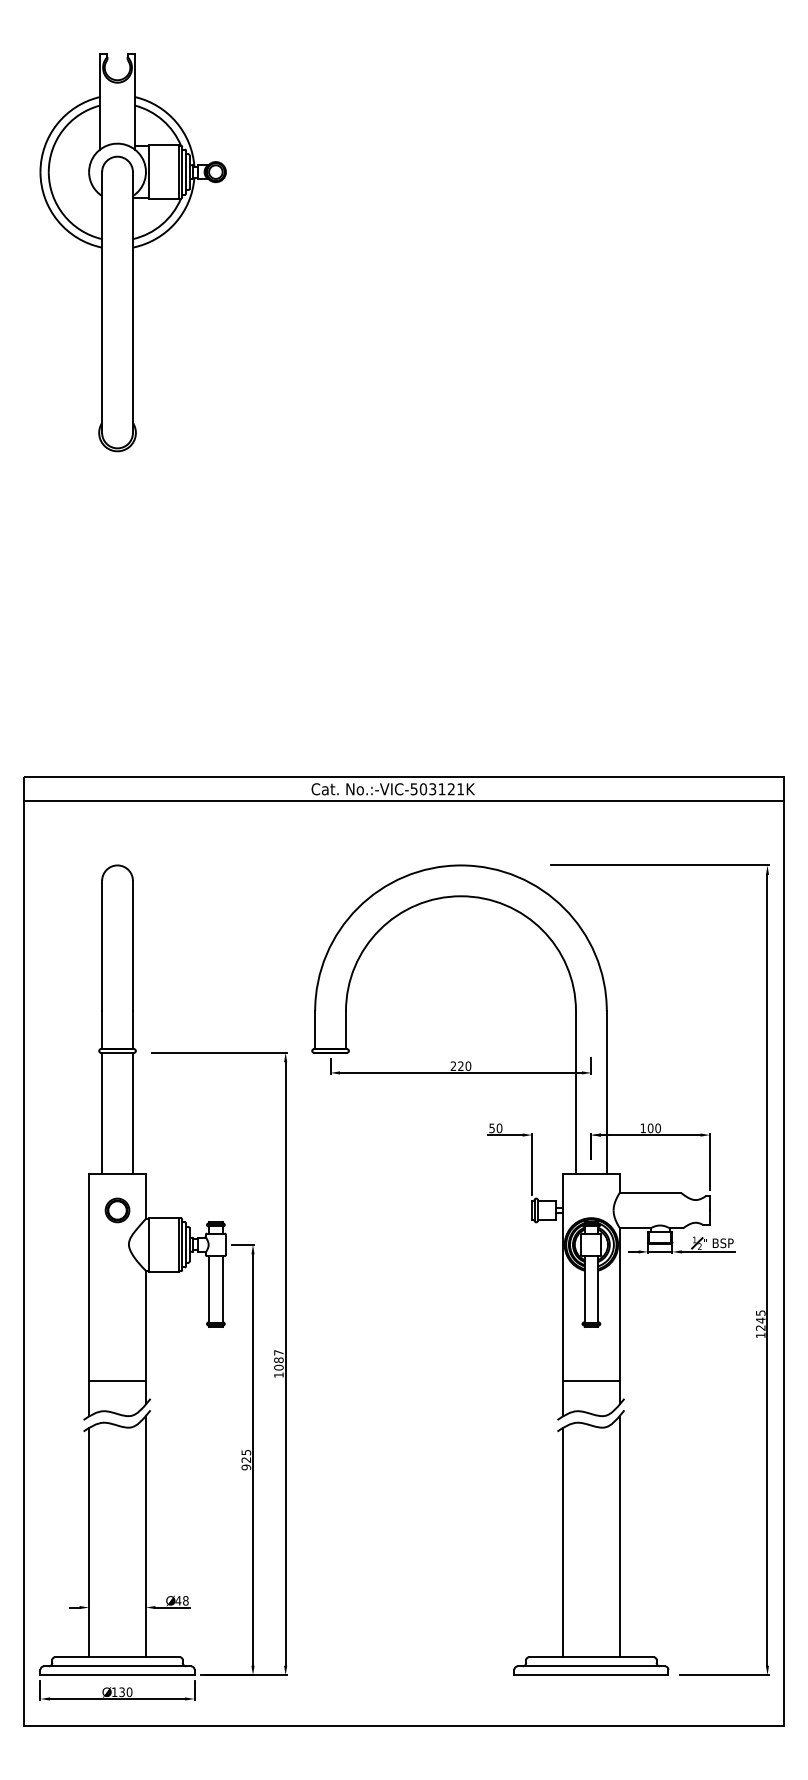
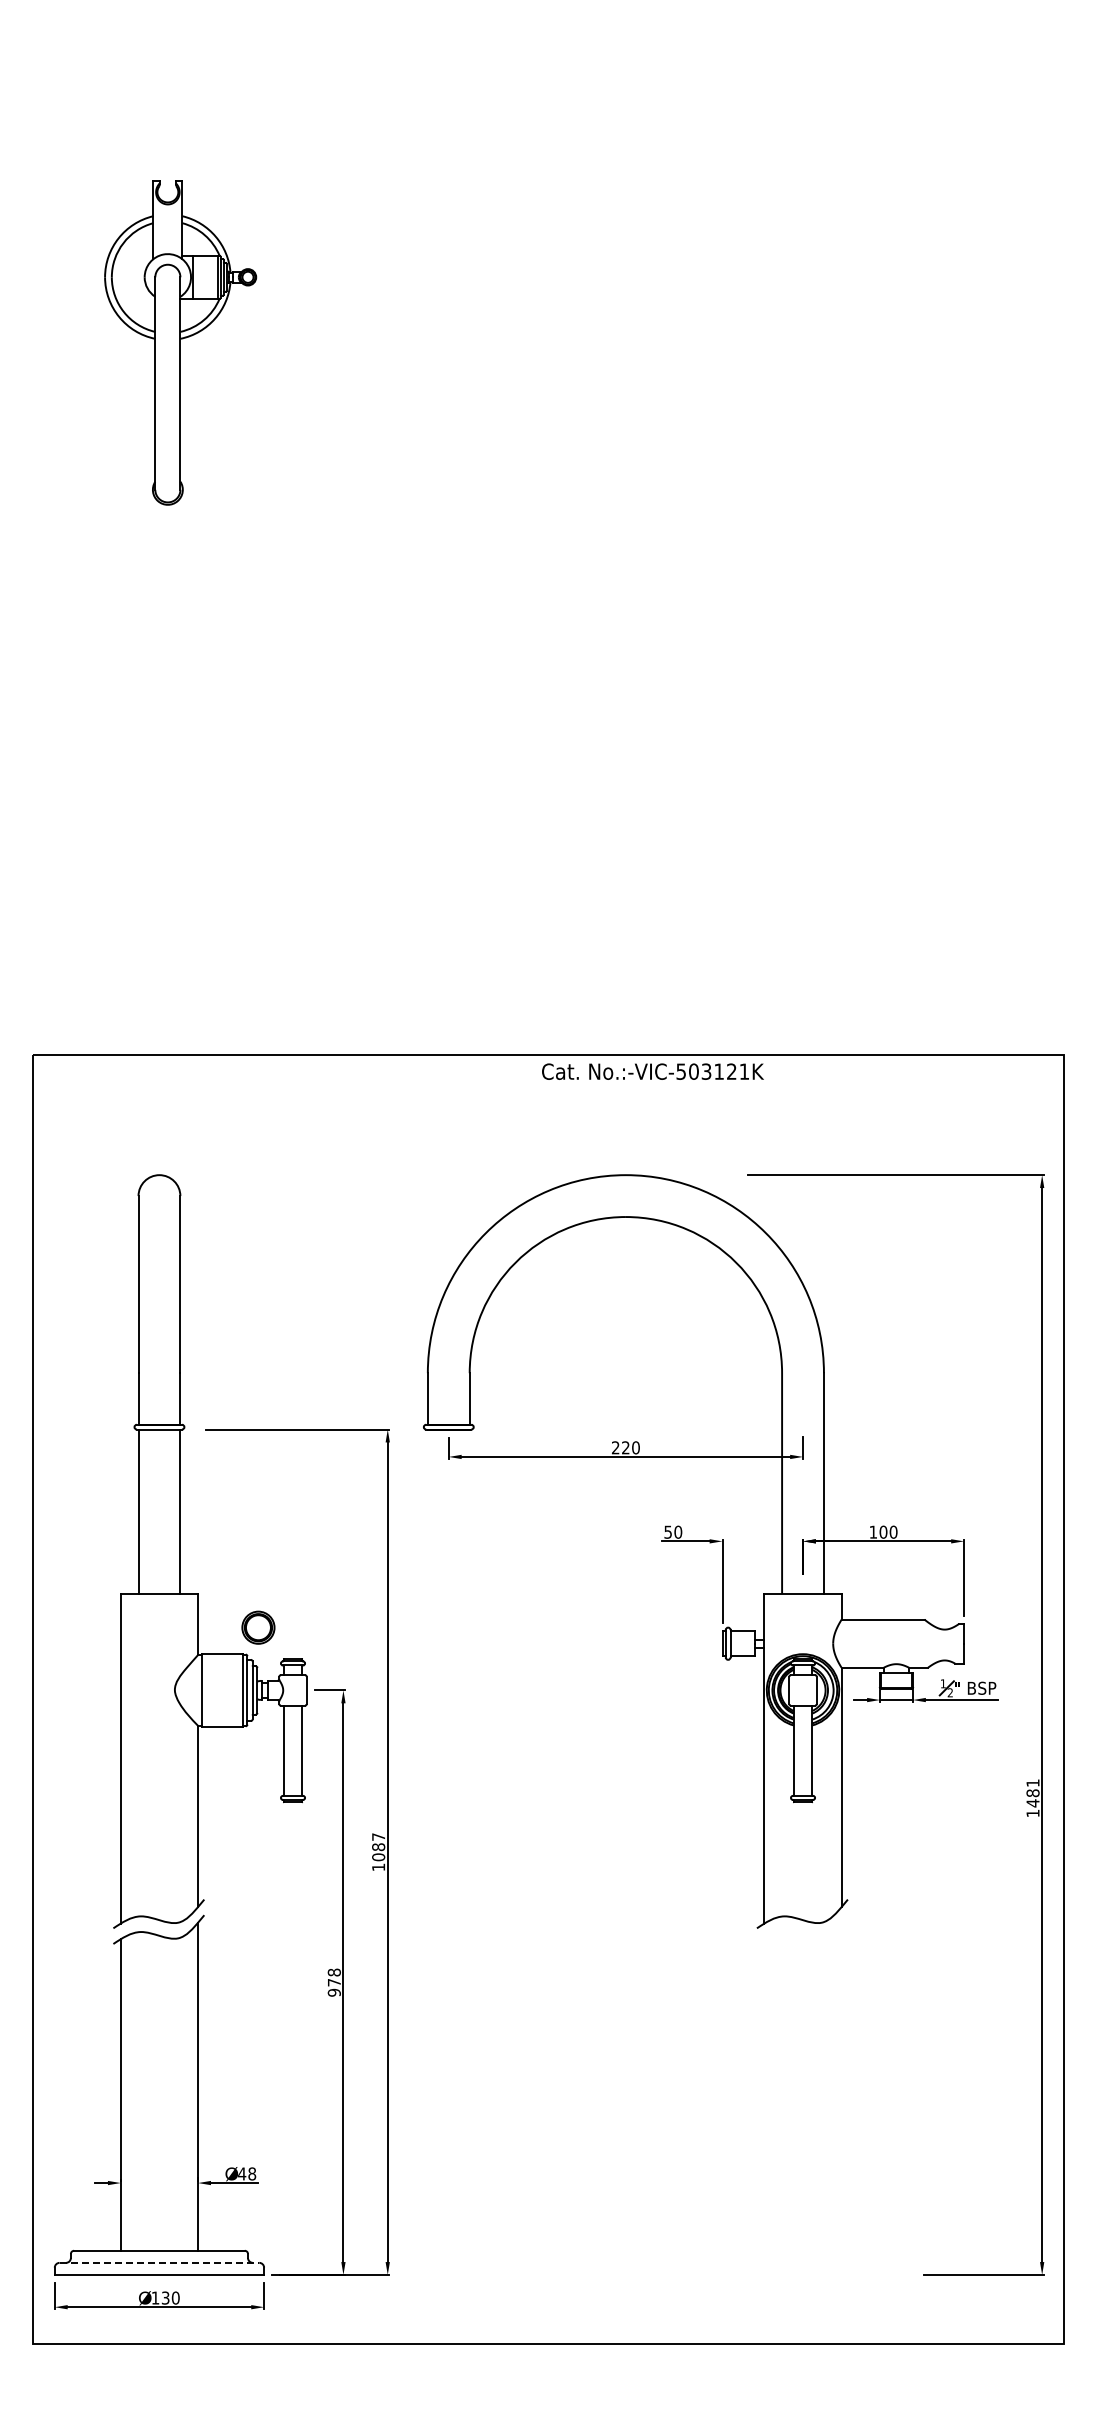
part: (133, 252) -> (180, 342), size x0.6
text: (392, 789) -> (652, 1071), moved
line: (404, 801) -> (548, 1088), removed
part: (117, 1210) -> (258, 1627), moved
text: (760, 1320) -> (1032, 1793), 1245 -> 1481
line: (117, 1381) -> (159, 1875), removed
line: (591, 1381) -> (802, 1875), removed
text: (245, 1456) -> (333, 1977), 925 -> 978
part: (591, 1542) -> (802, 2094), removed
line: (117, 1666) -> (159, 2262), solid -> dashed

